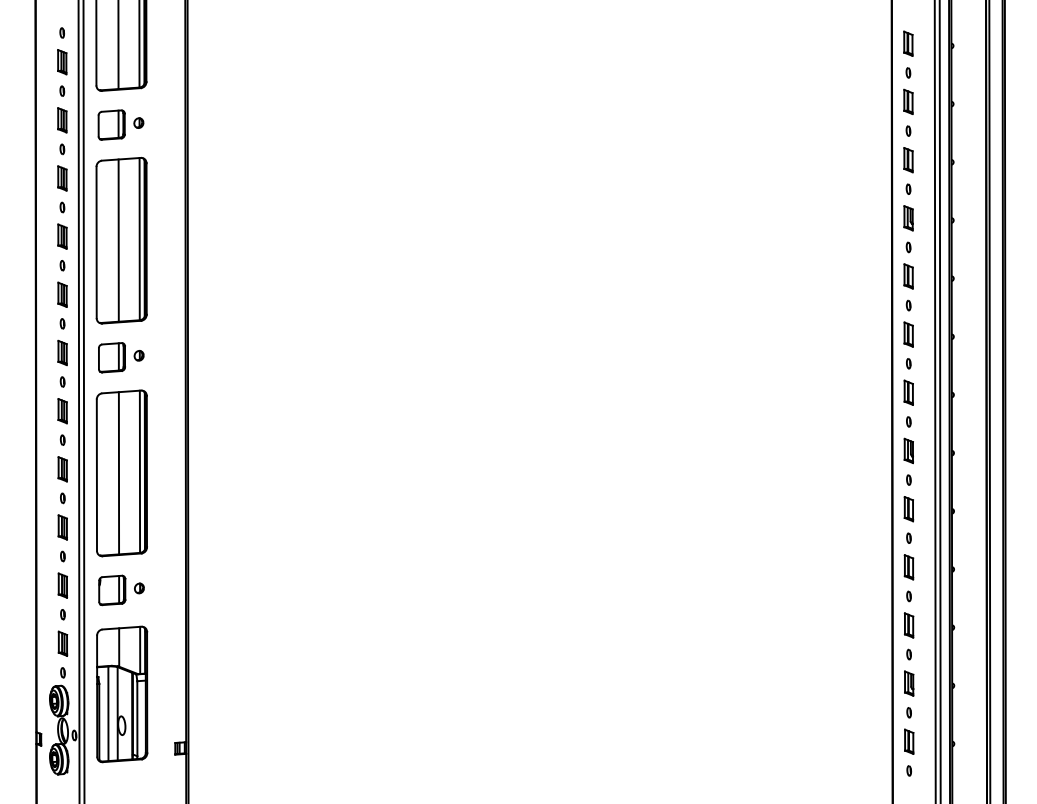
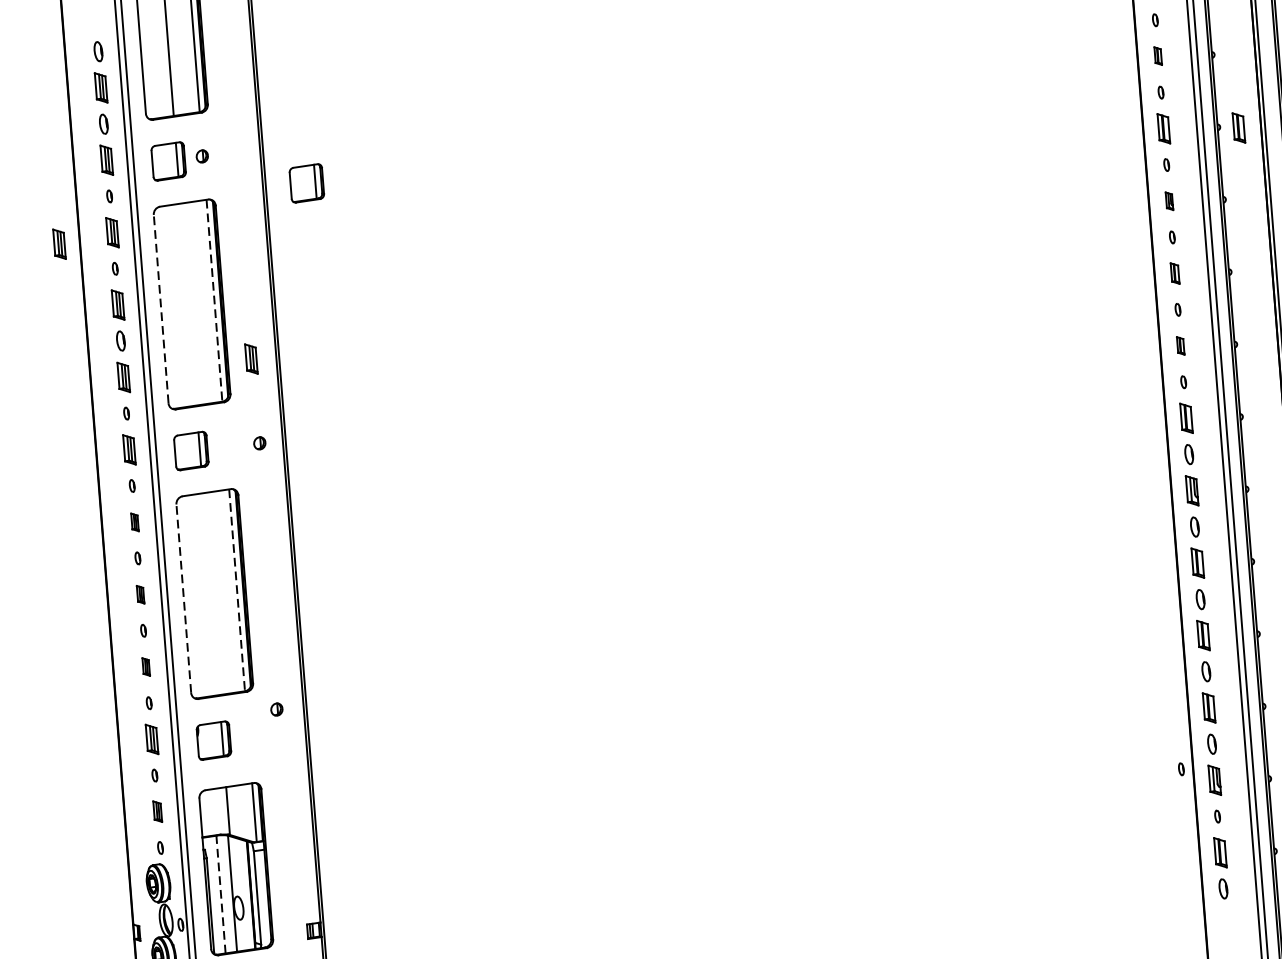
part: (61, 32) -> (97, 51), size x1.6
part: (62, 90) -> (104, 123), size x1.6
part: (908, 101) -> (1158, 55), size x0.6
part: (220, 150) -> (306, 182), added
part: (968, 164) -> (1238, 128), added
part: (19, 184) -> (59, 244), added
part: (908, 218) -> (1169, 201), size x0.6
line: (139, 239) -> (214, 301), solid -> dashed
line: (118, 240) -> (188, 304), removed
line: (96, 242) -> (161, 309), solid -> dashed
part: (62, 265) -> (120, 340), size x1.6
part: (908, 276) -> (1175, 273), size x0.7
part: (165, 287) -> (251, 358), added
part: (908, 334) -> (1180, 345), size x0.6
part: (138, 355) -> (258, 443), moved
part: (62, 411) -> (134, 522), size x0.6
part: (908, 421) -> (1188, 454), size x1.6
part: (62, 469) -> (140, 594), size x0.6
line: (139, 472) -> (236, 591), solid -> dashed
line: (118, 473) -> (210, 594), removed
line: (96, 475) -> (183, 599), solid -> dashed
part: (908, 479) -> (1194, 526), size x1.6
part: (62, 527) -> (146, 667), size x0.6
part: (908, 537) -> (1200, 598), size x1.6
part: (139, 588) -> (276, 709), moved
part: (908, 596) -> (1205, 671), size x1.6
part: (62, 643) -> (157, 811), size x0.7
part: (908, 654) -> (1211, 744), size x1.6
part: (882, 672) -> (1180, 769), added
line: (108, 713) -> (221, 894), solid -> dashed
part: (908, 770) -> (1222, 888), size x1.6

